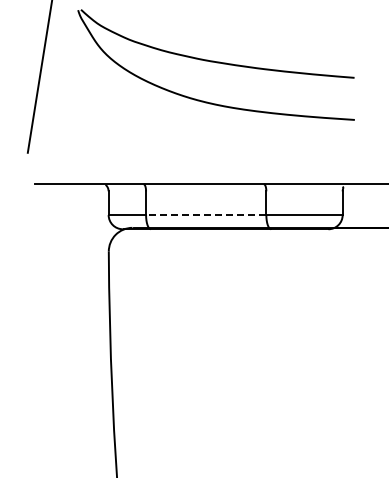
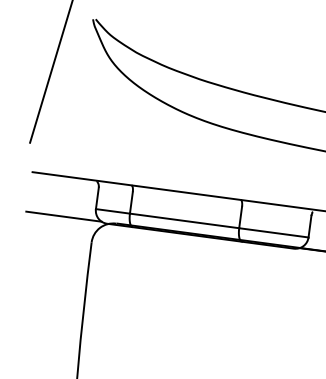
line: (205, 215) -> (183, 221), dashed -> solid
line: (74, 227) -> (63, 216), added

